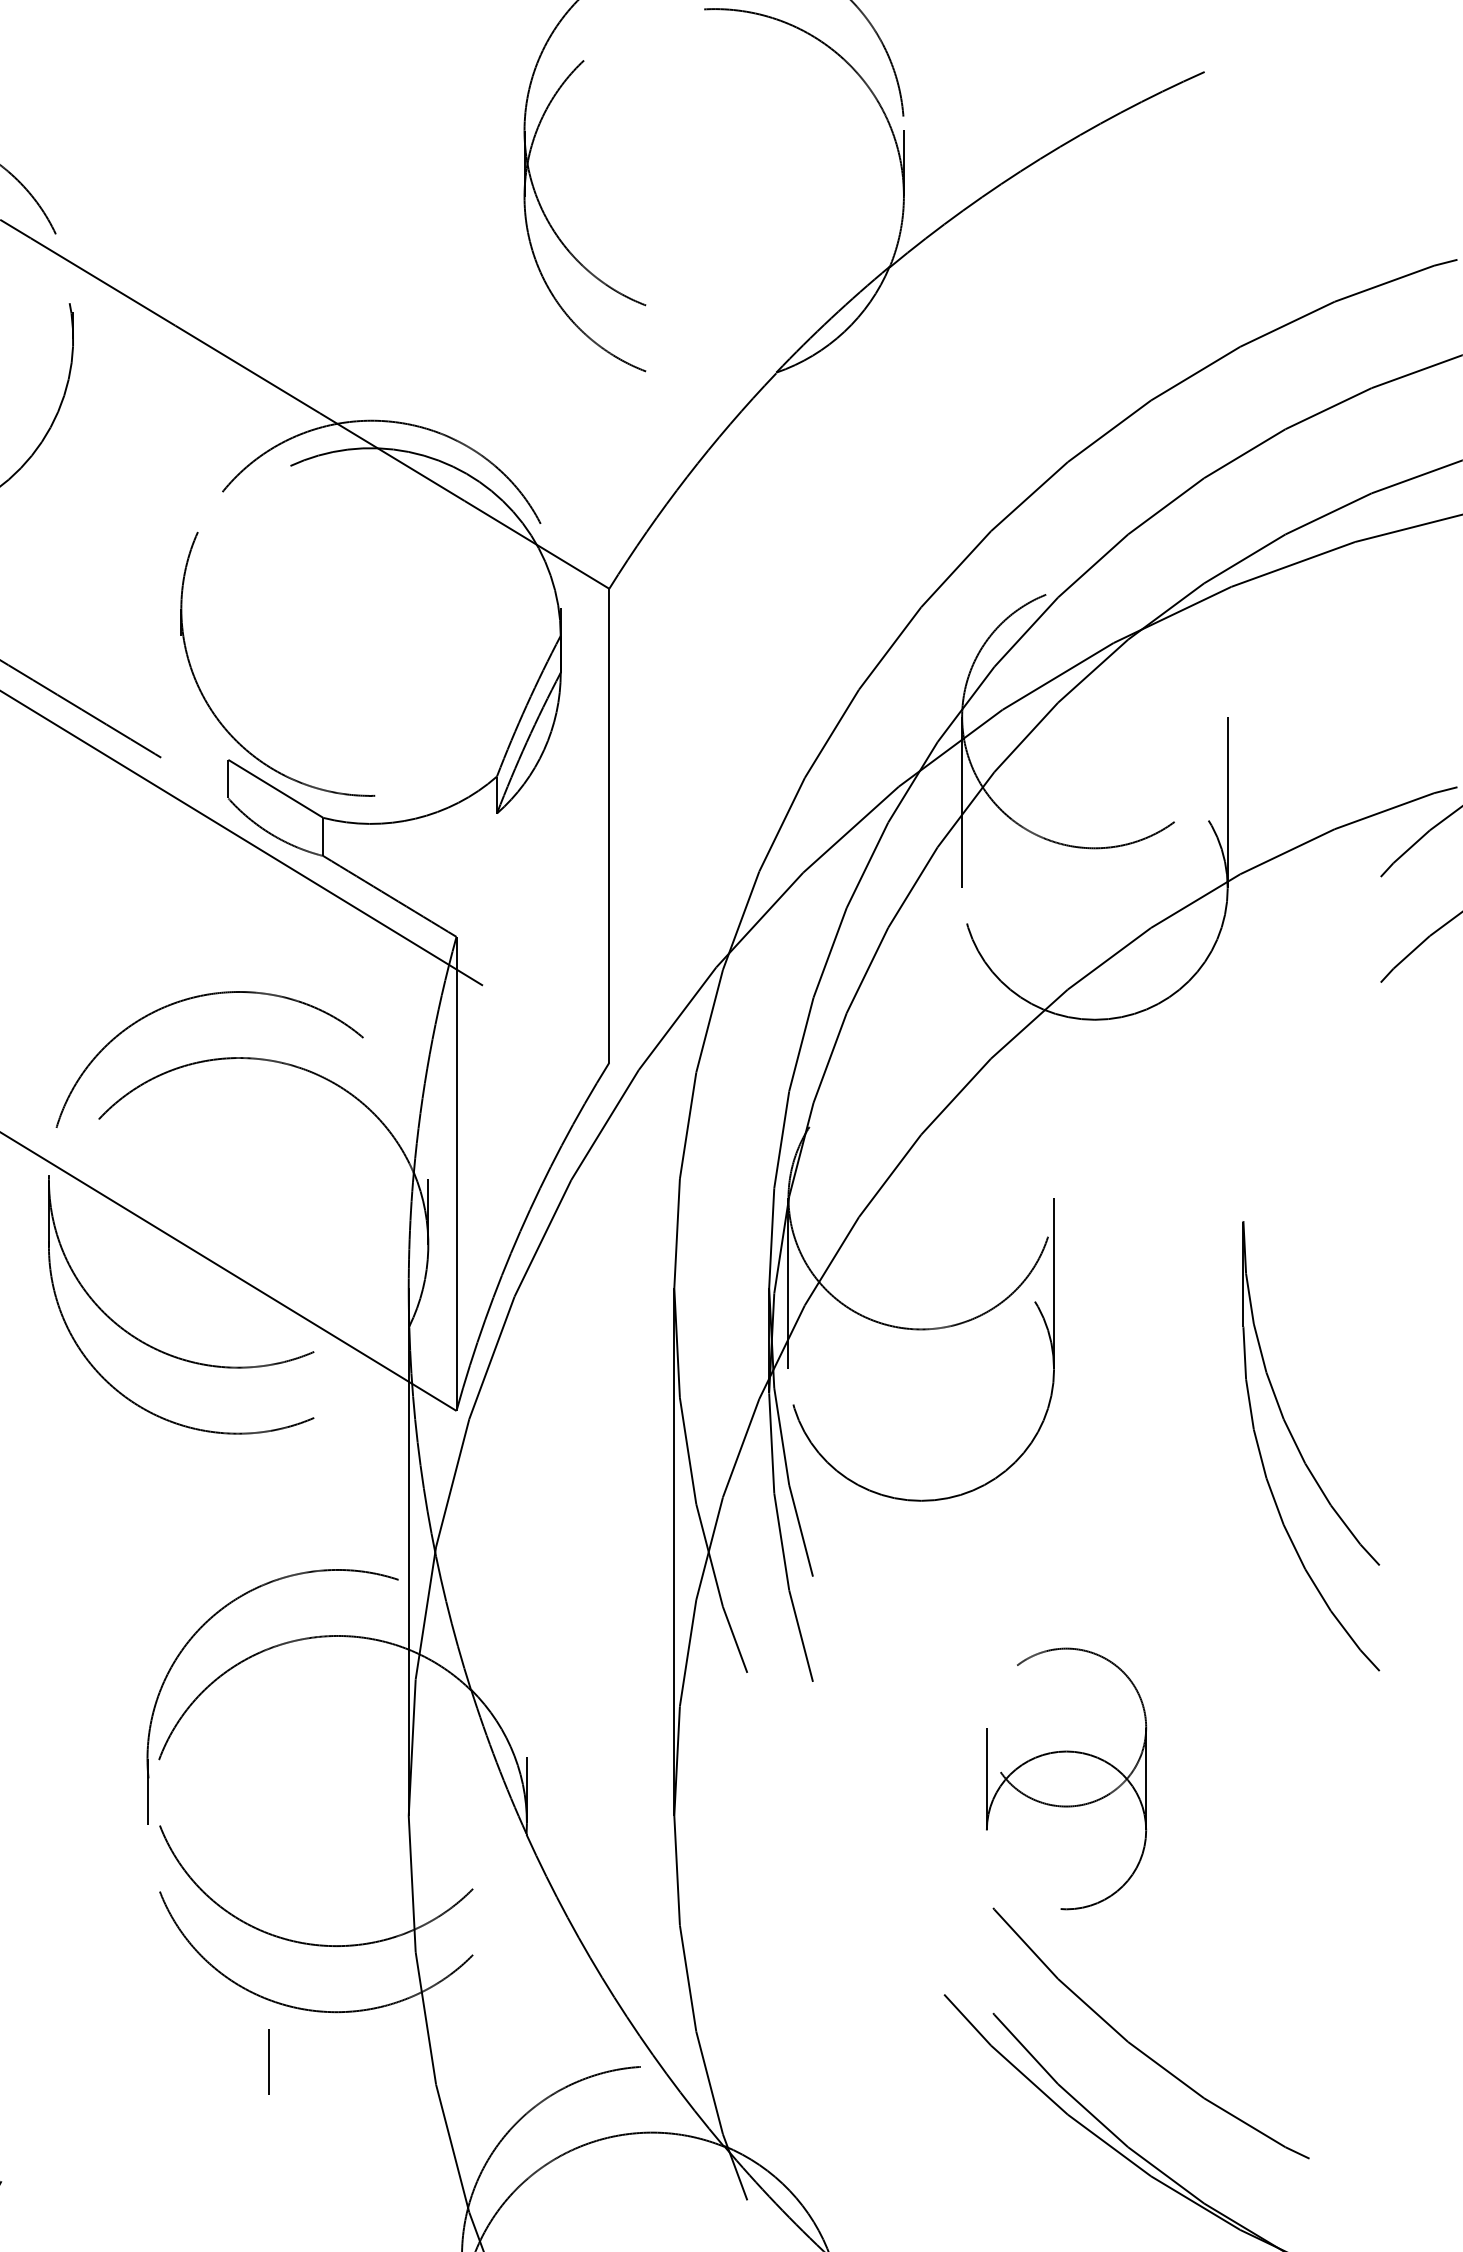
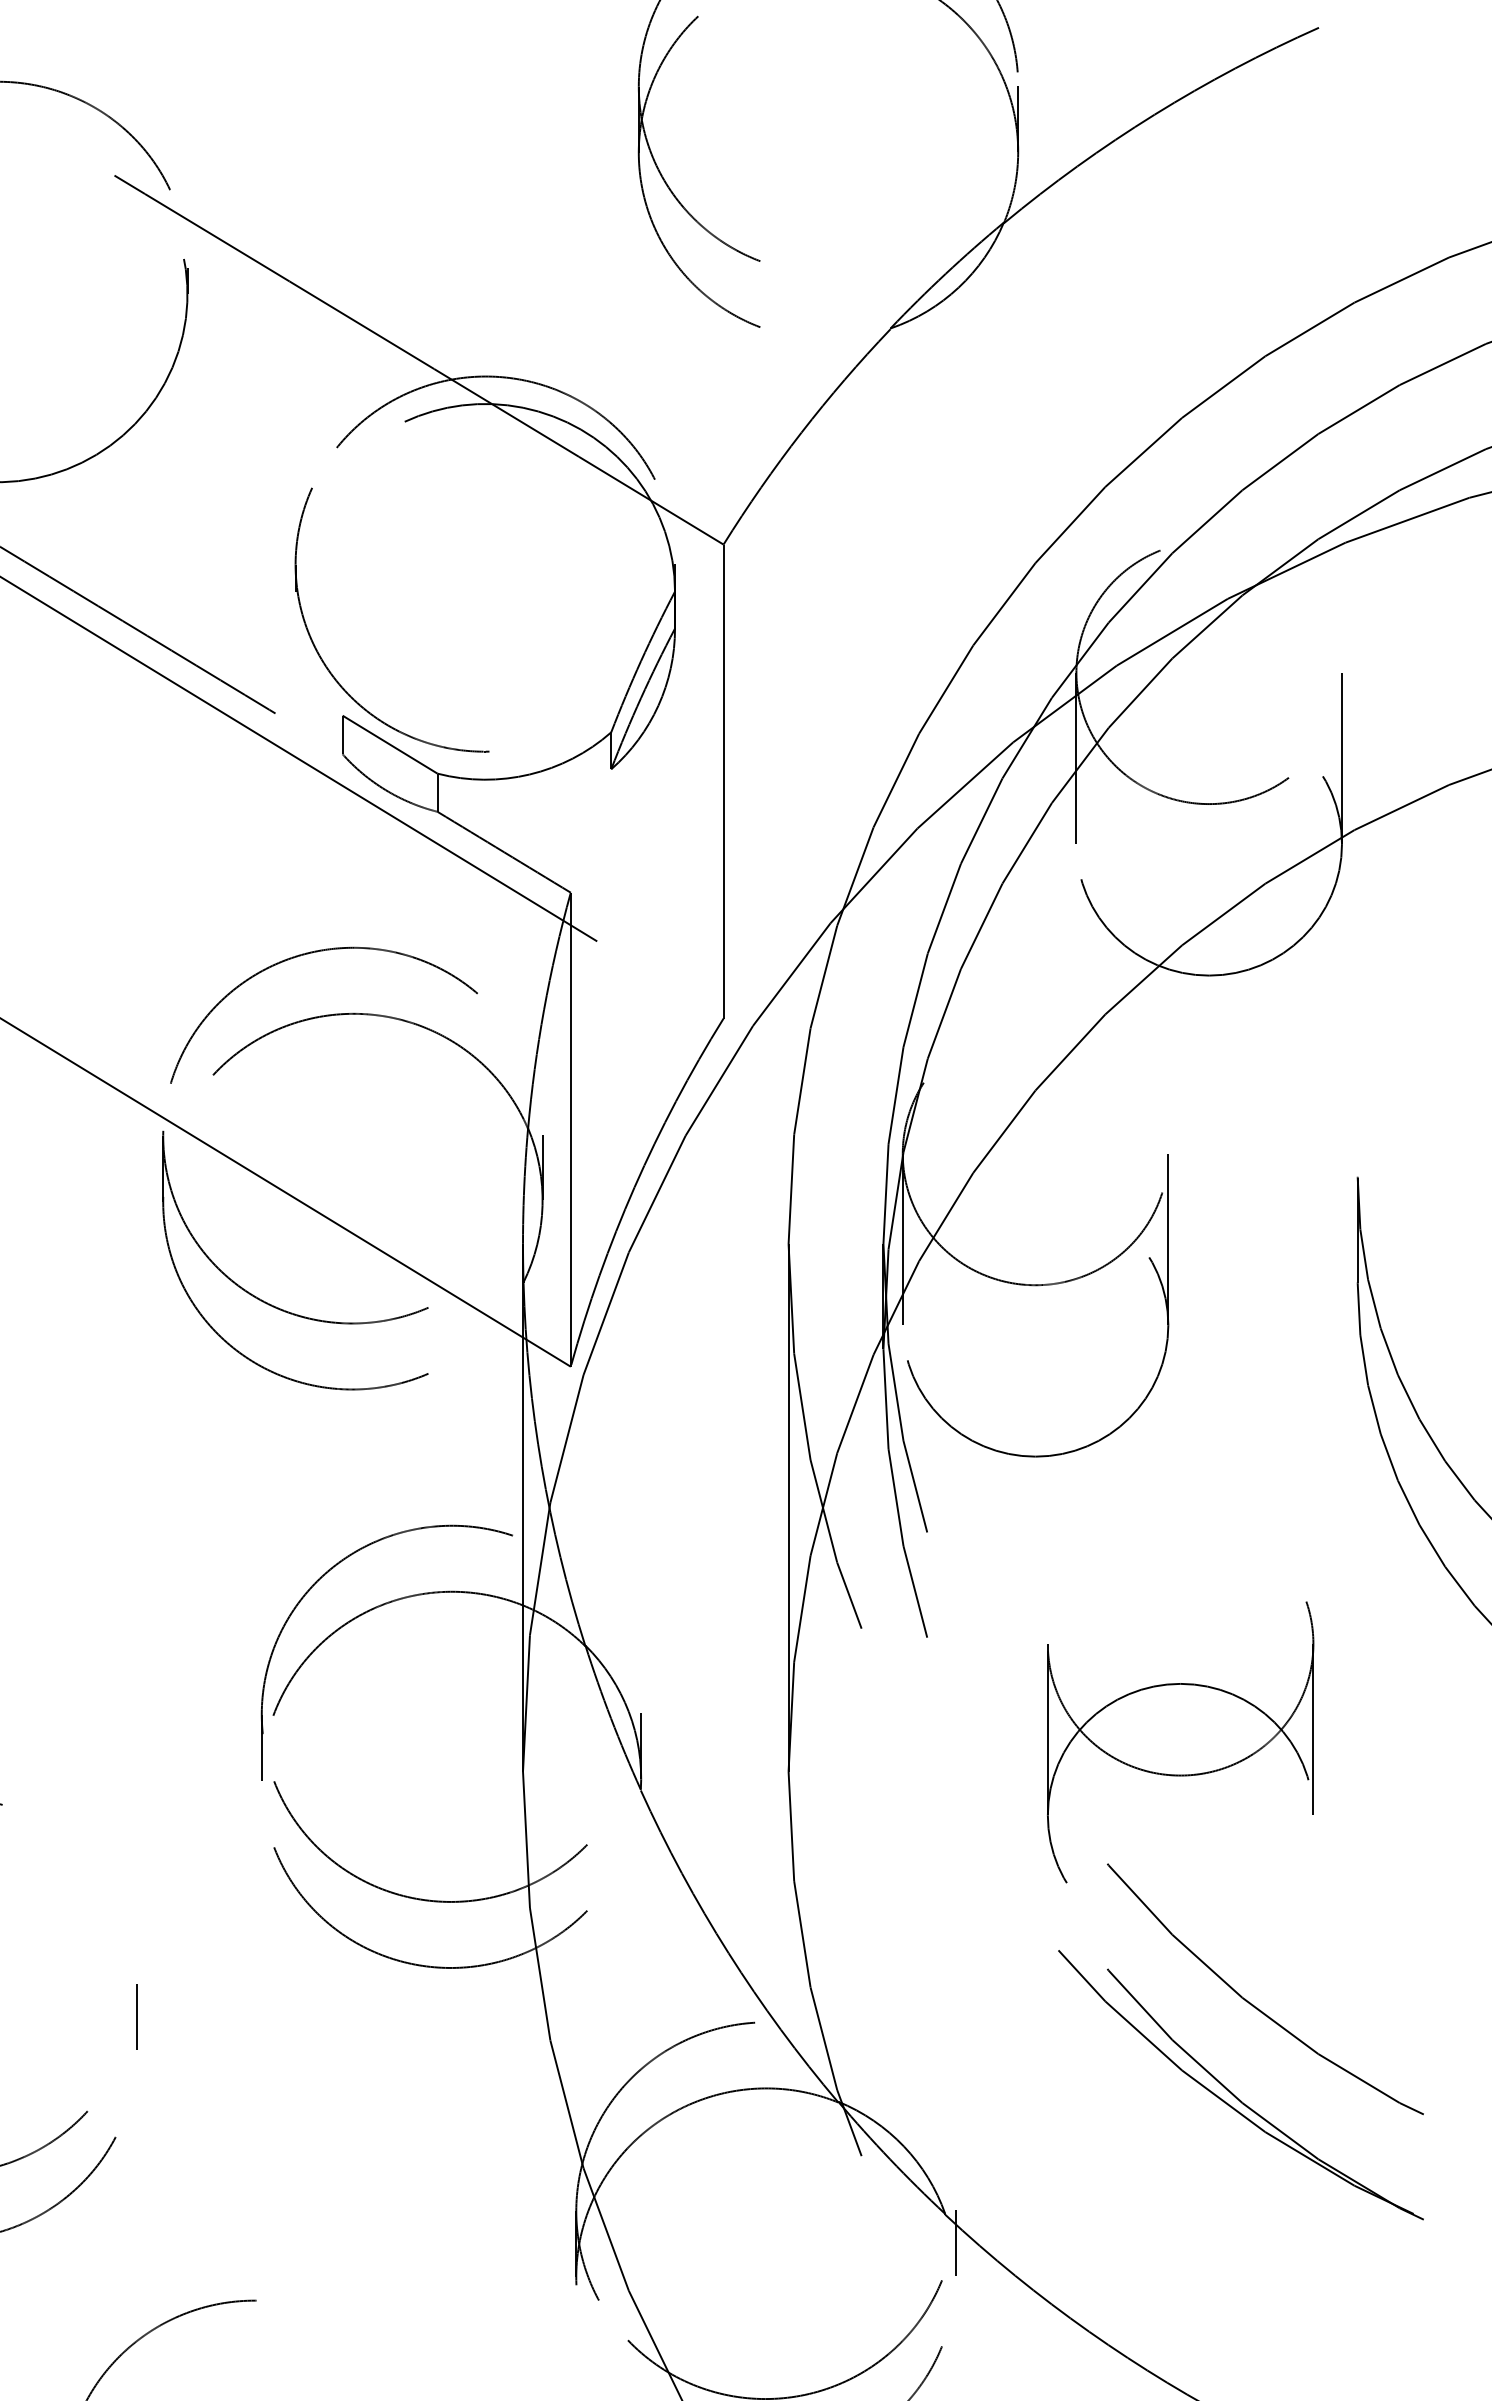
part: (1066, 1786) -> (1180, 1742), size x1.67
line: (268, 2060) -> (136, 2016), moved

